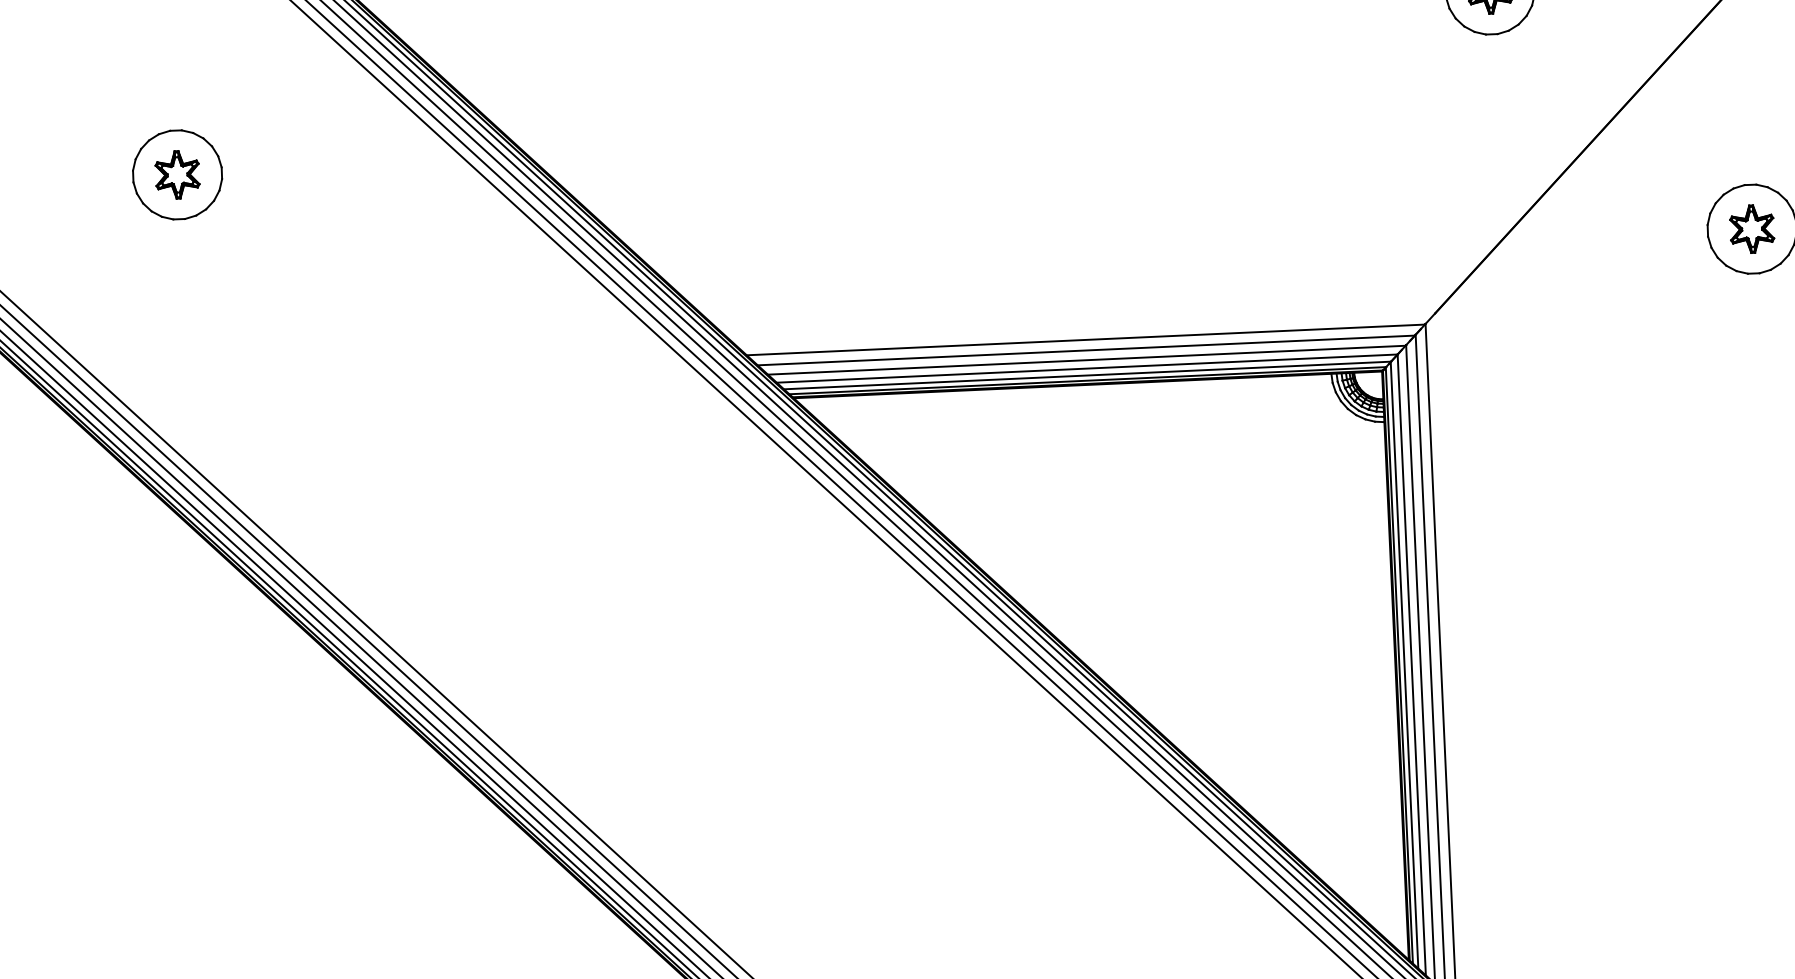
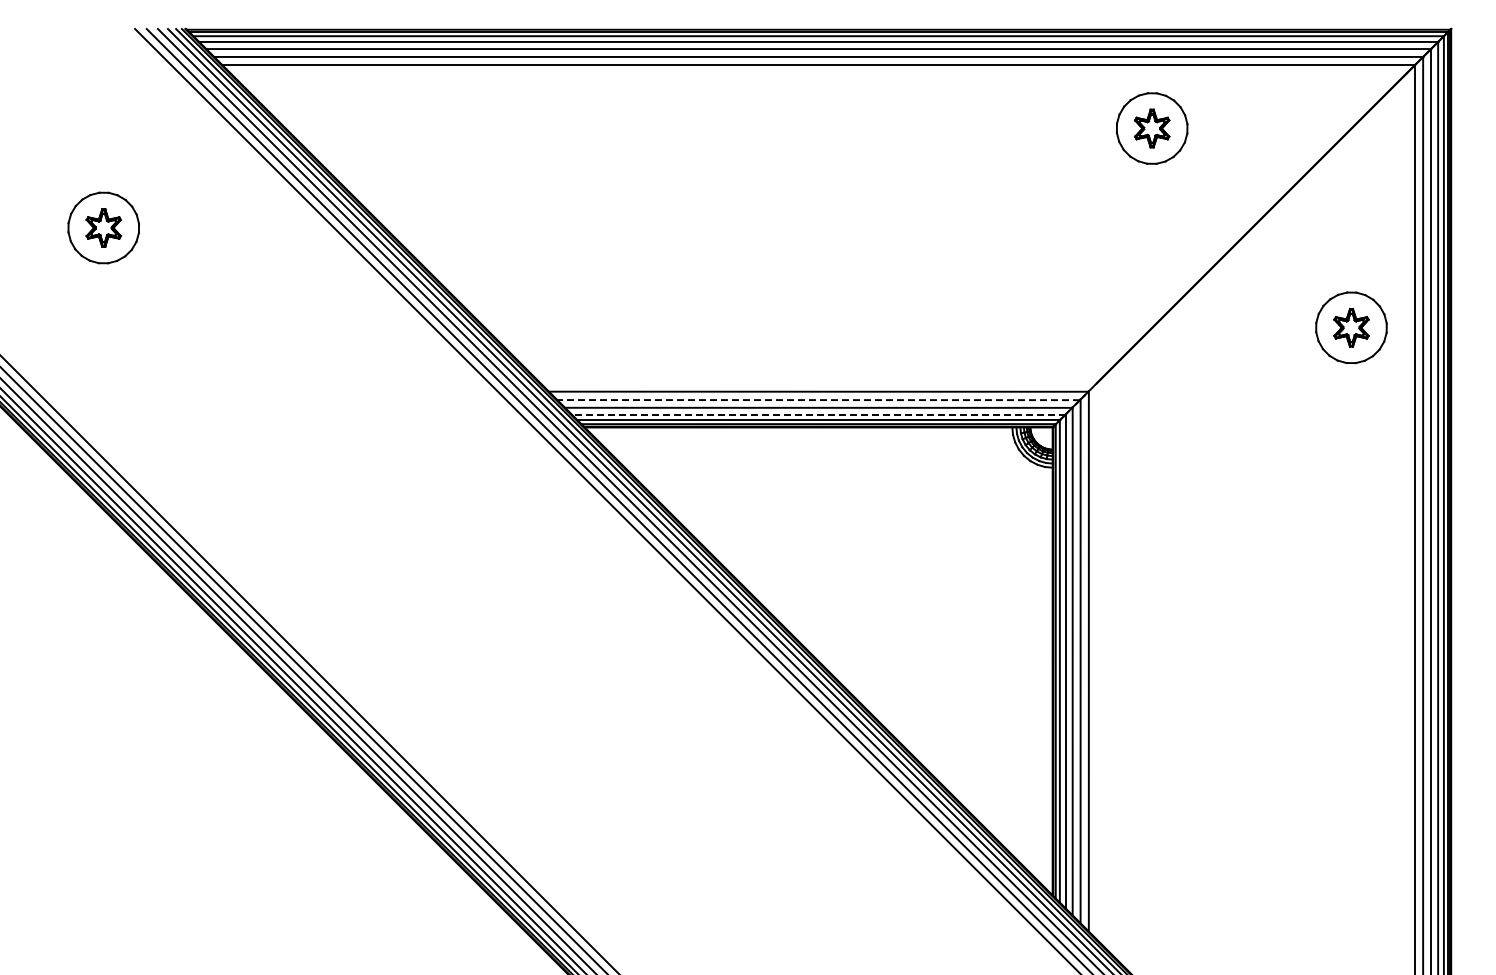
line: (1086, 350) -> (818, 400), solid -> dashed
line: (1086, 368) -> (818, 414), solid -> dashed

